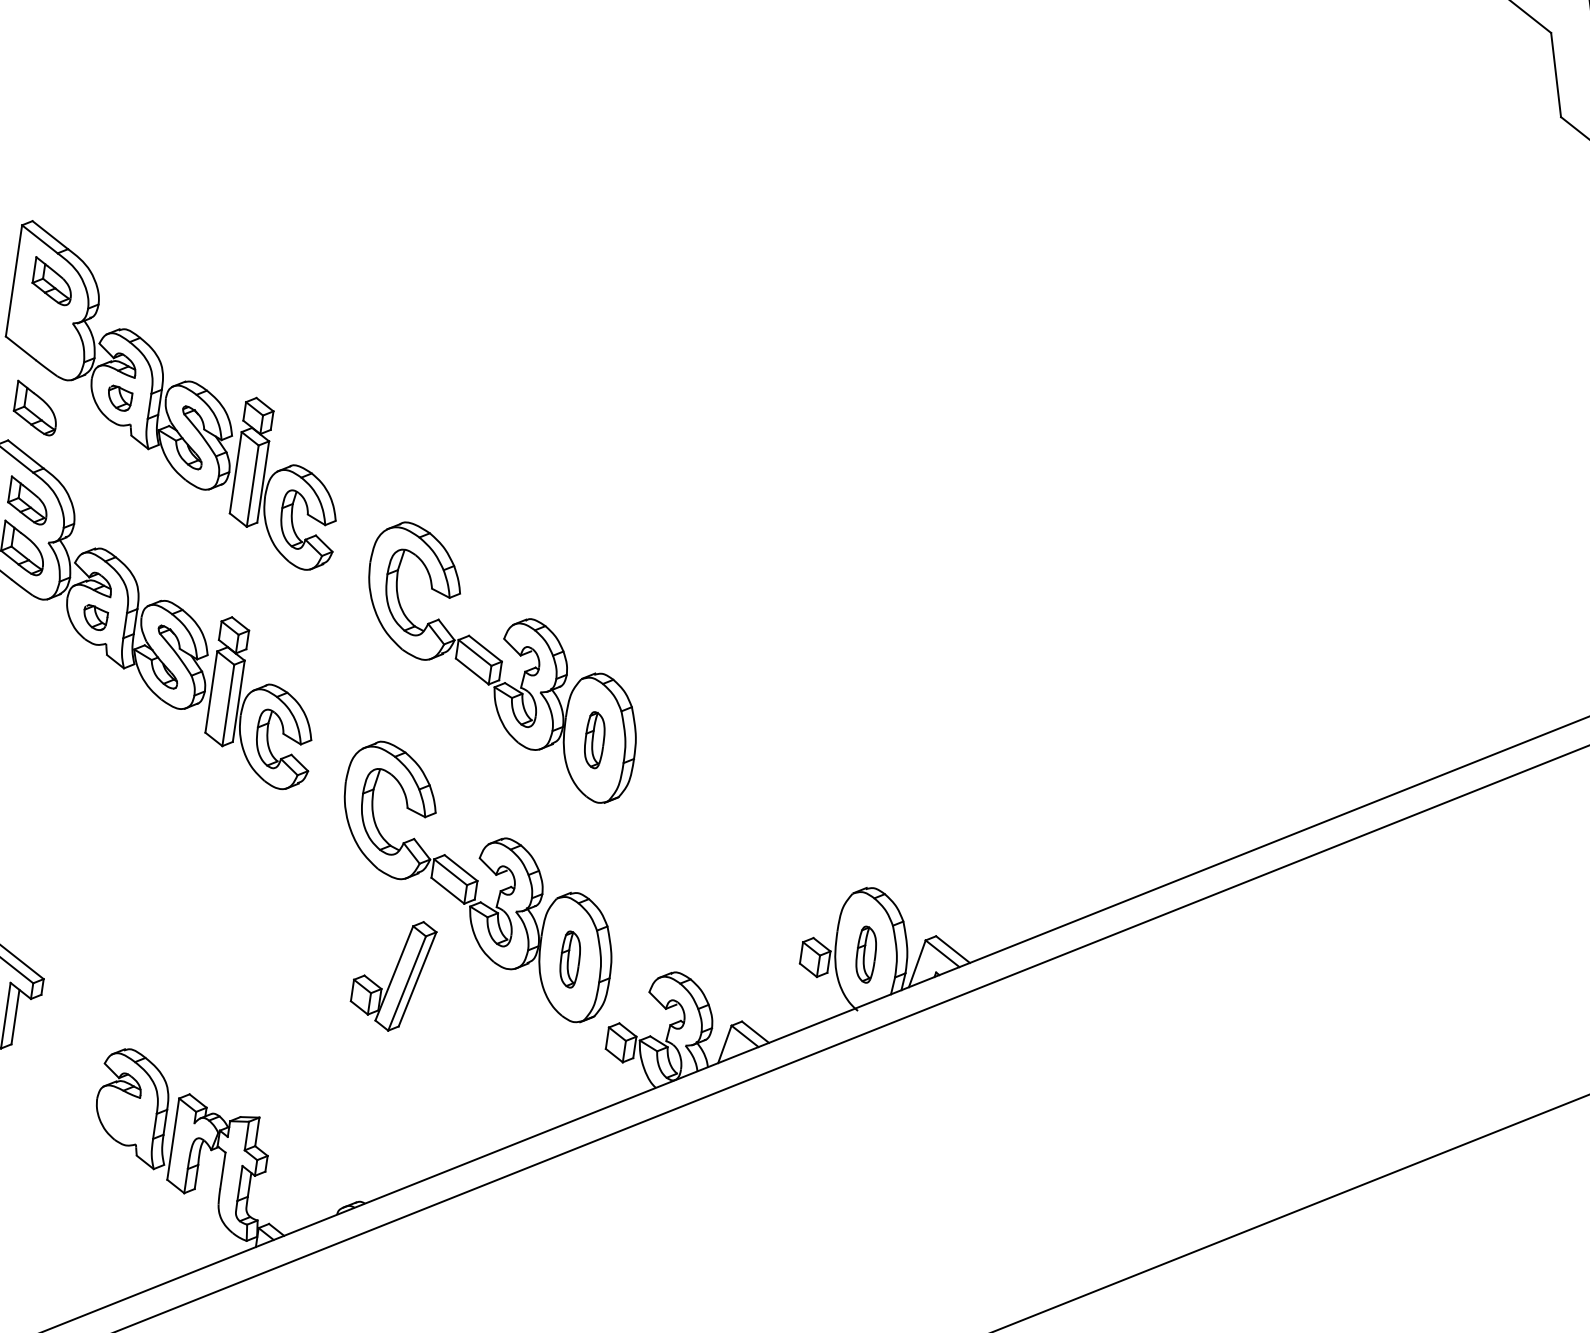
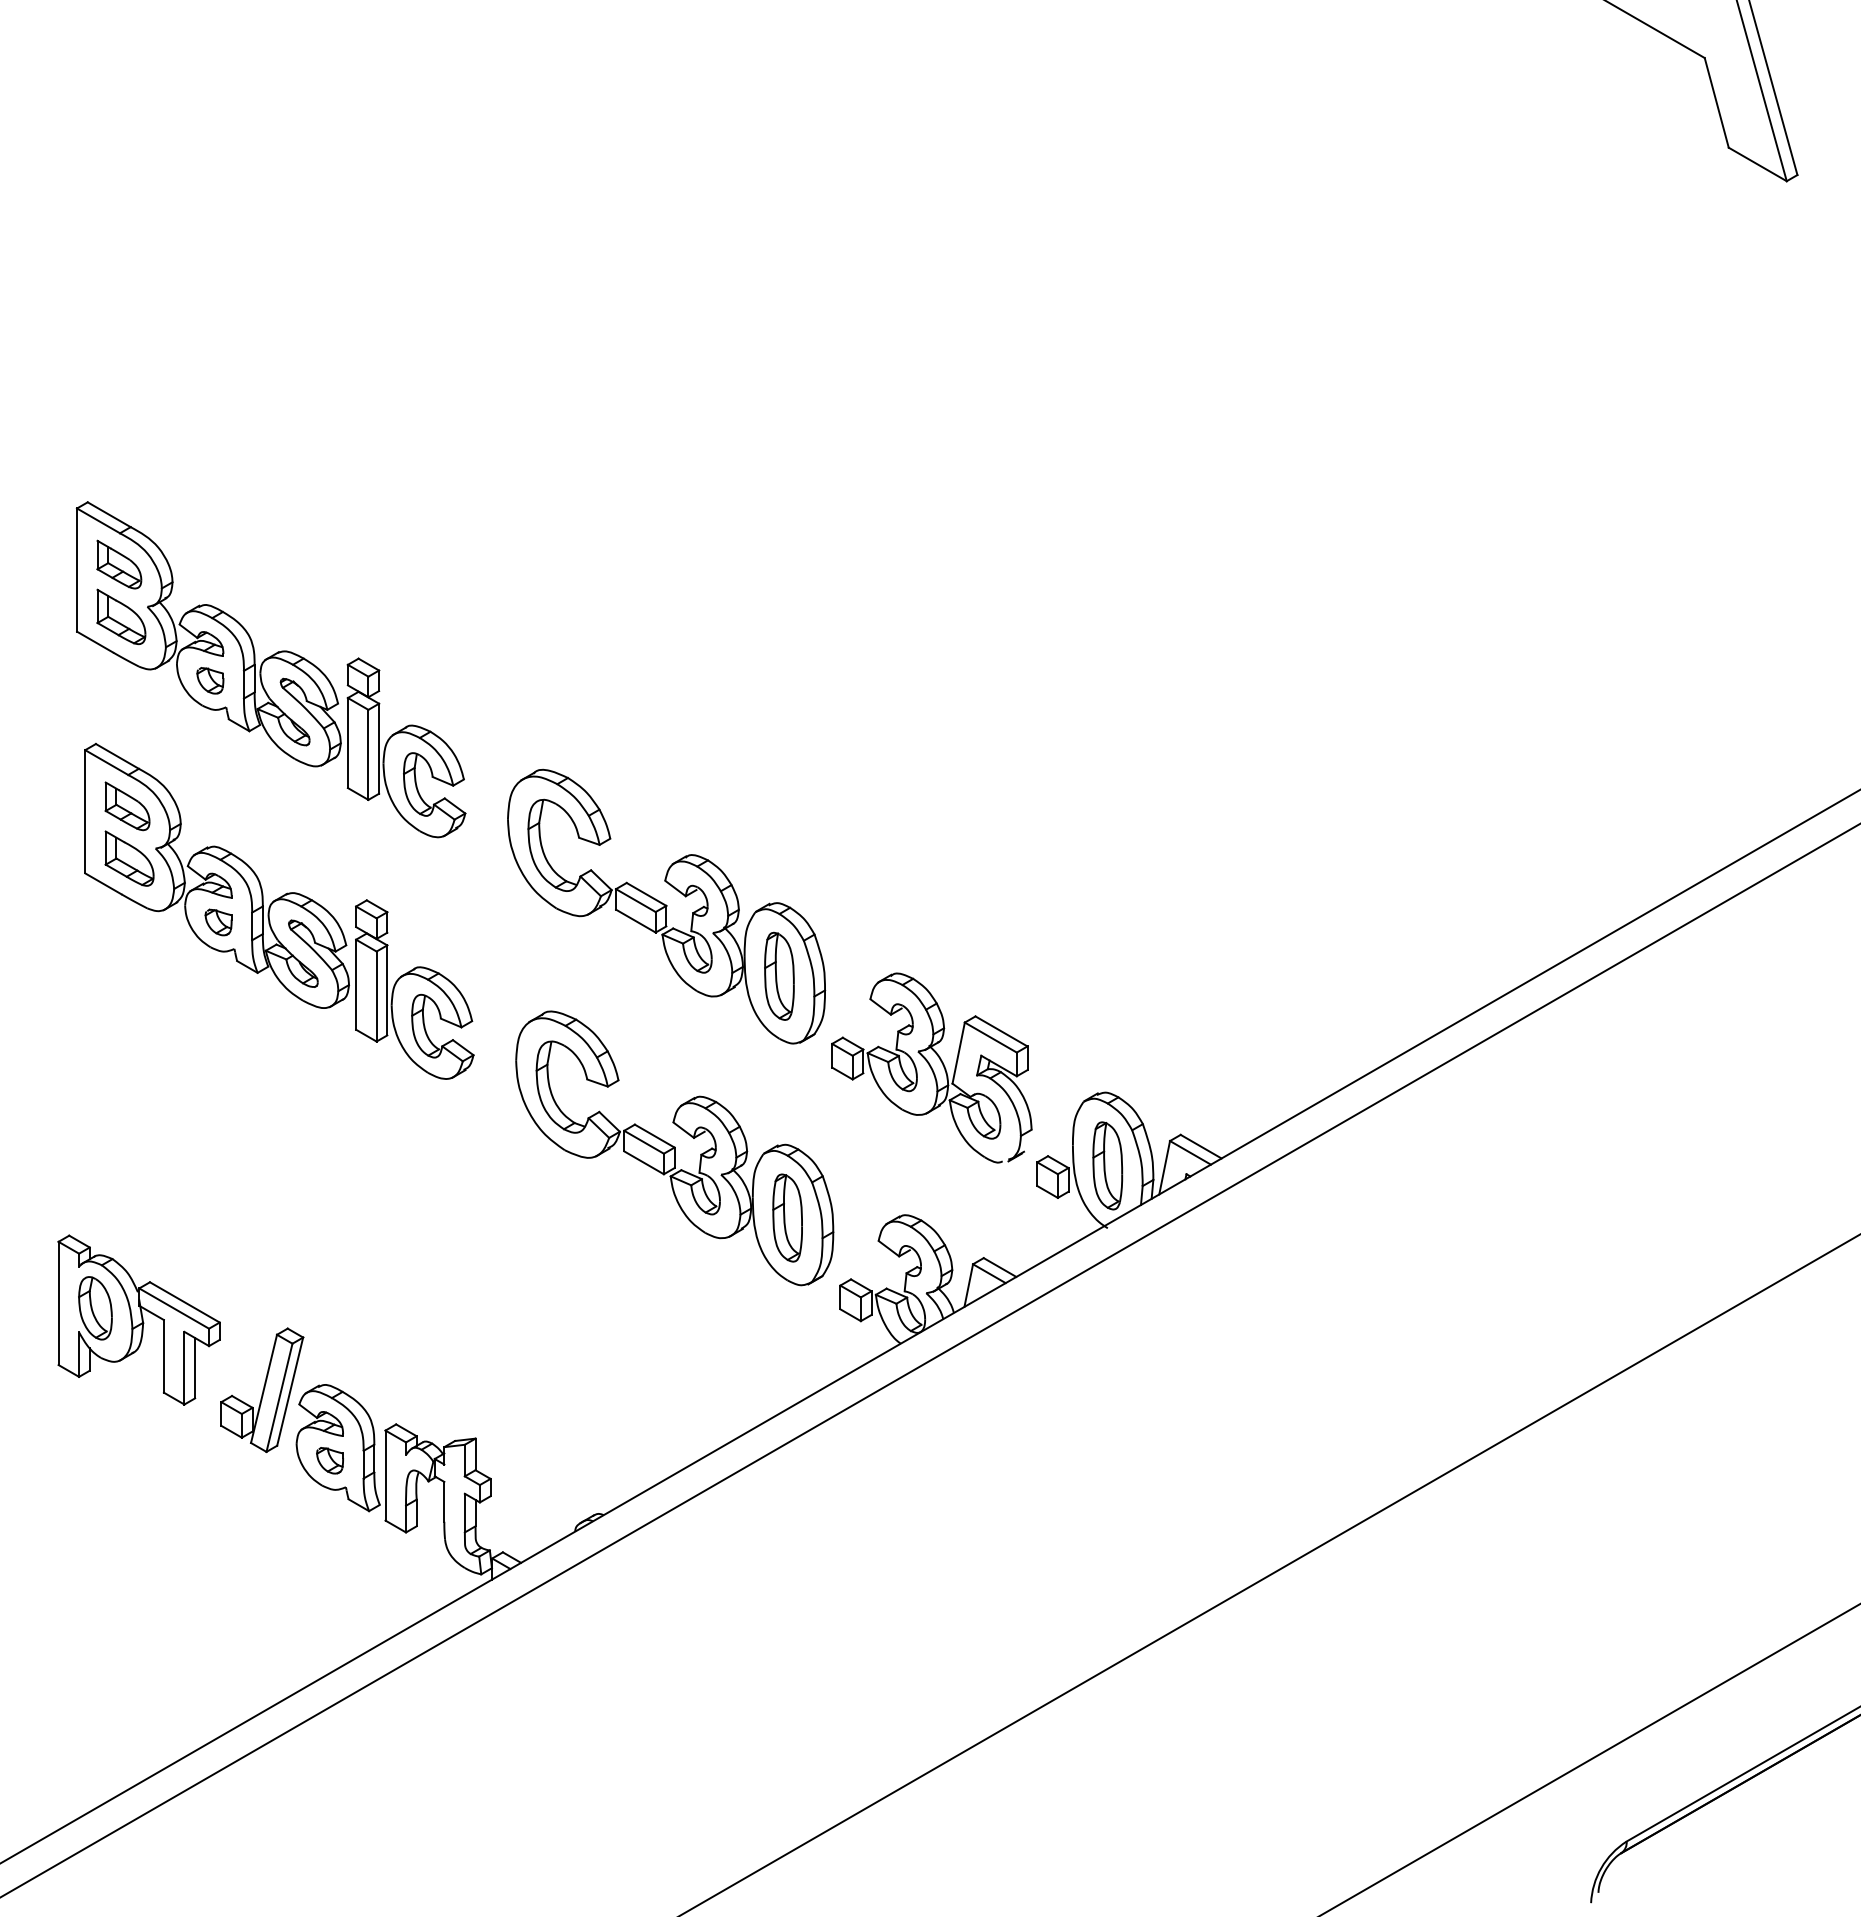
part: (36, 408) -> (121, 616), moved
part: (594, 739) -> (779, 975), size x1.43
part: (719, 842) -> (931, 1067), added
part: (866, 954) -> (1107, 1165), size x1.43
part: (570, 959) -> (787, 1217), size x1.43
part: (392, 974) -> (262, 1390), moved
part: (124, 1118) -> (329, 1460), added

